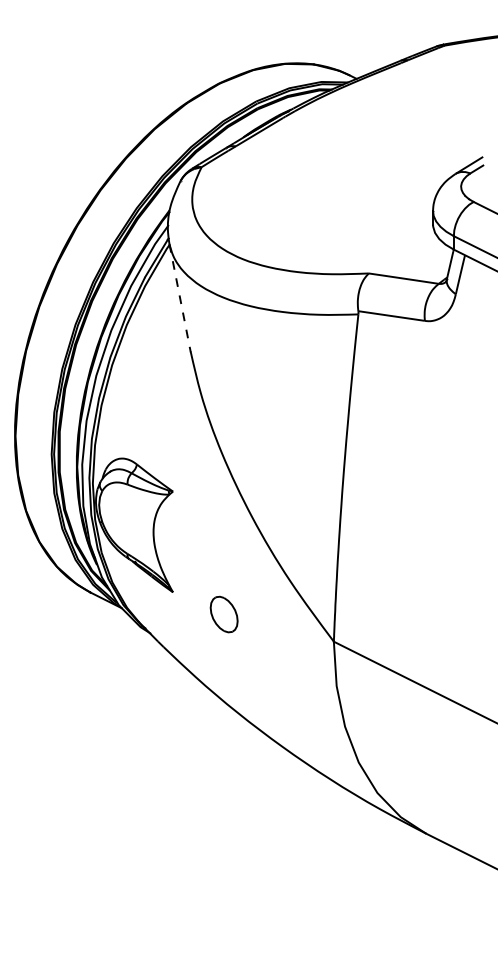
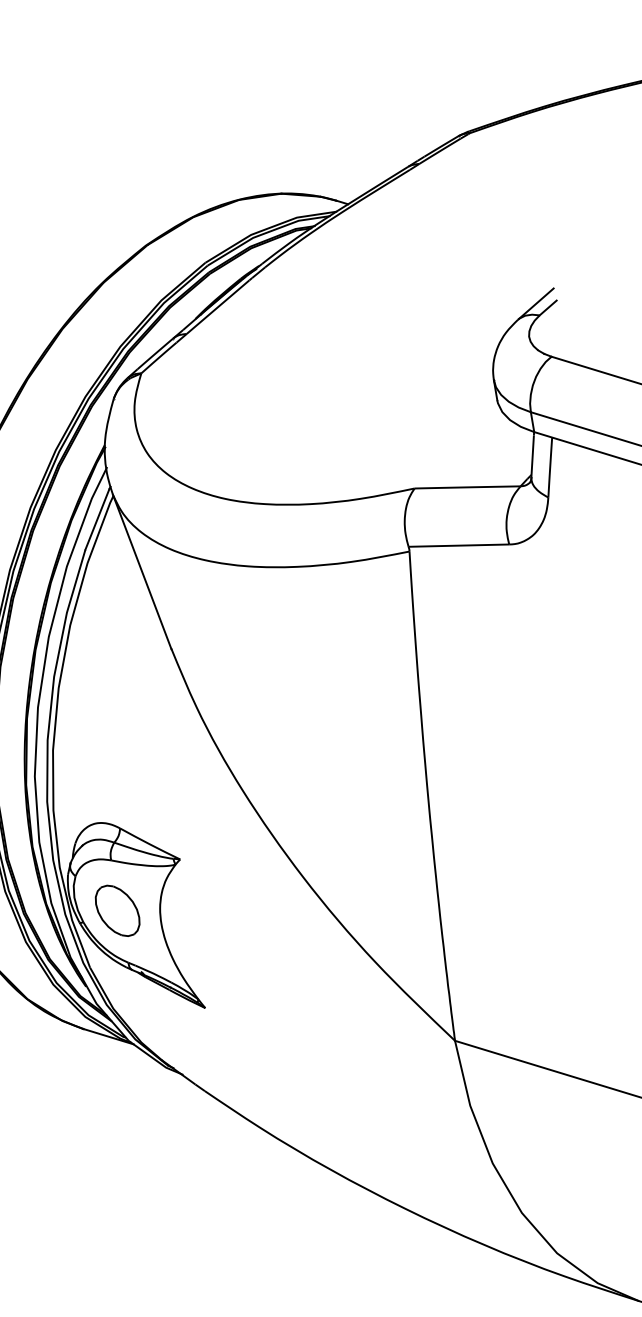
line: (180, 298) -> (142, 572), dashed -> solid
part: (223, 614) -> (116, 910), moved

